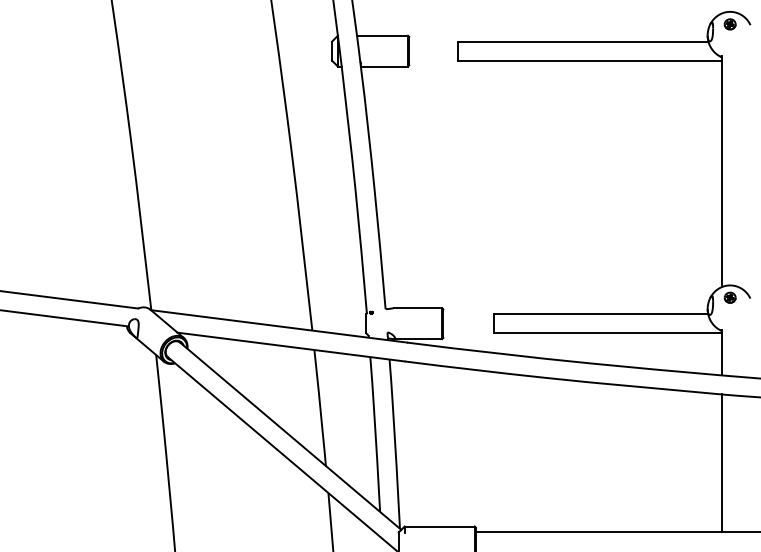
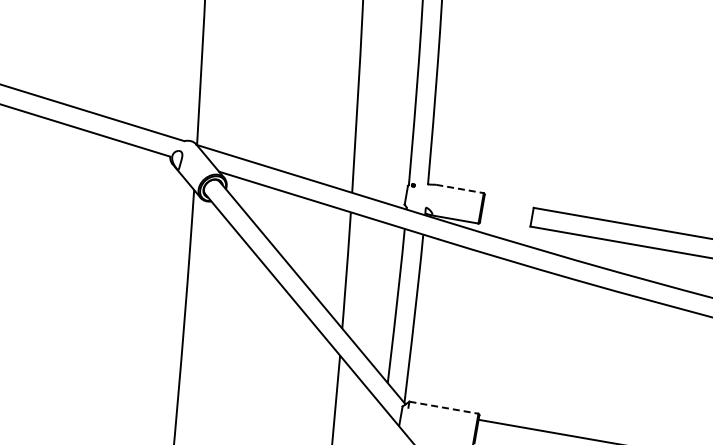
line: (418, 308) -> (460, 189), solid -> dashed
line: (440, 526) -> (444, 407), solid -> dashed

